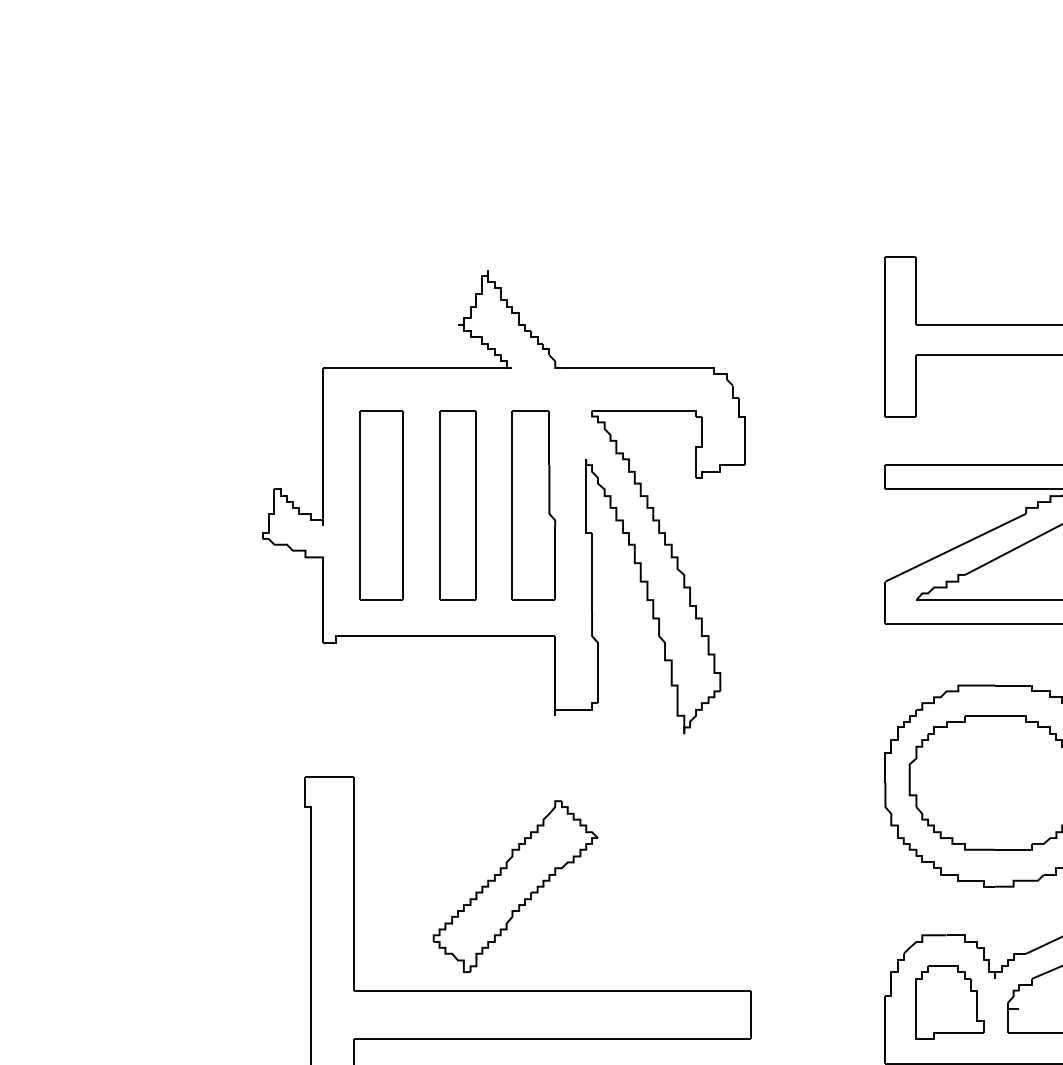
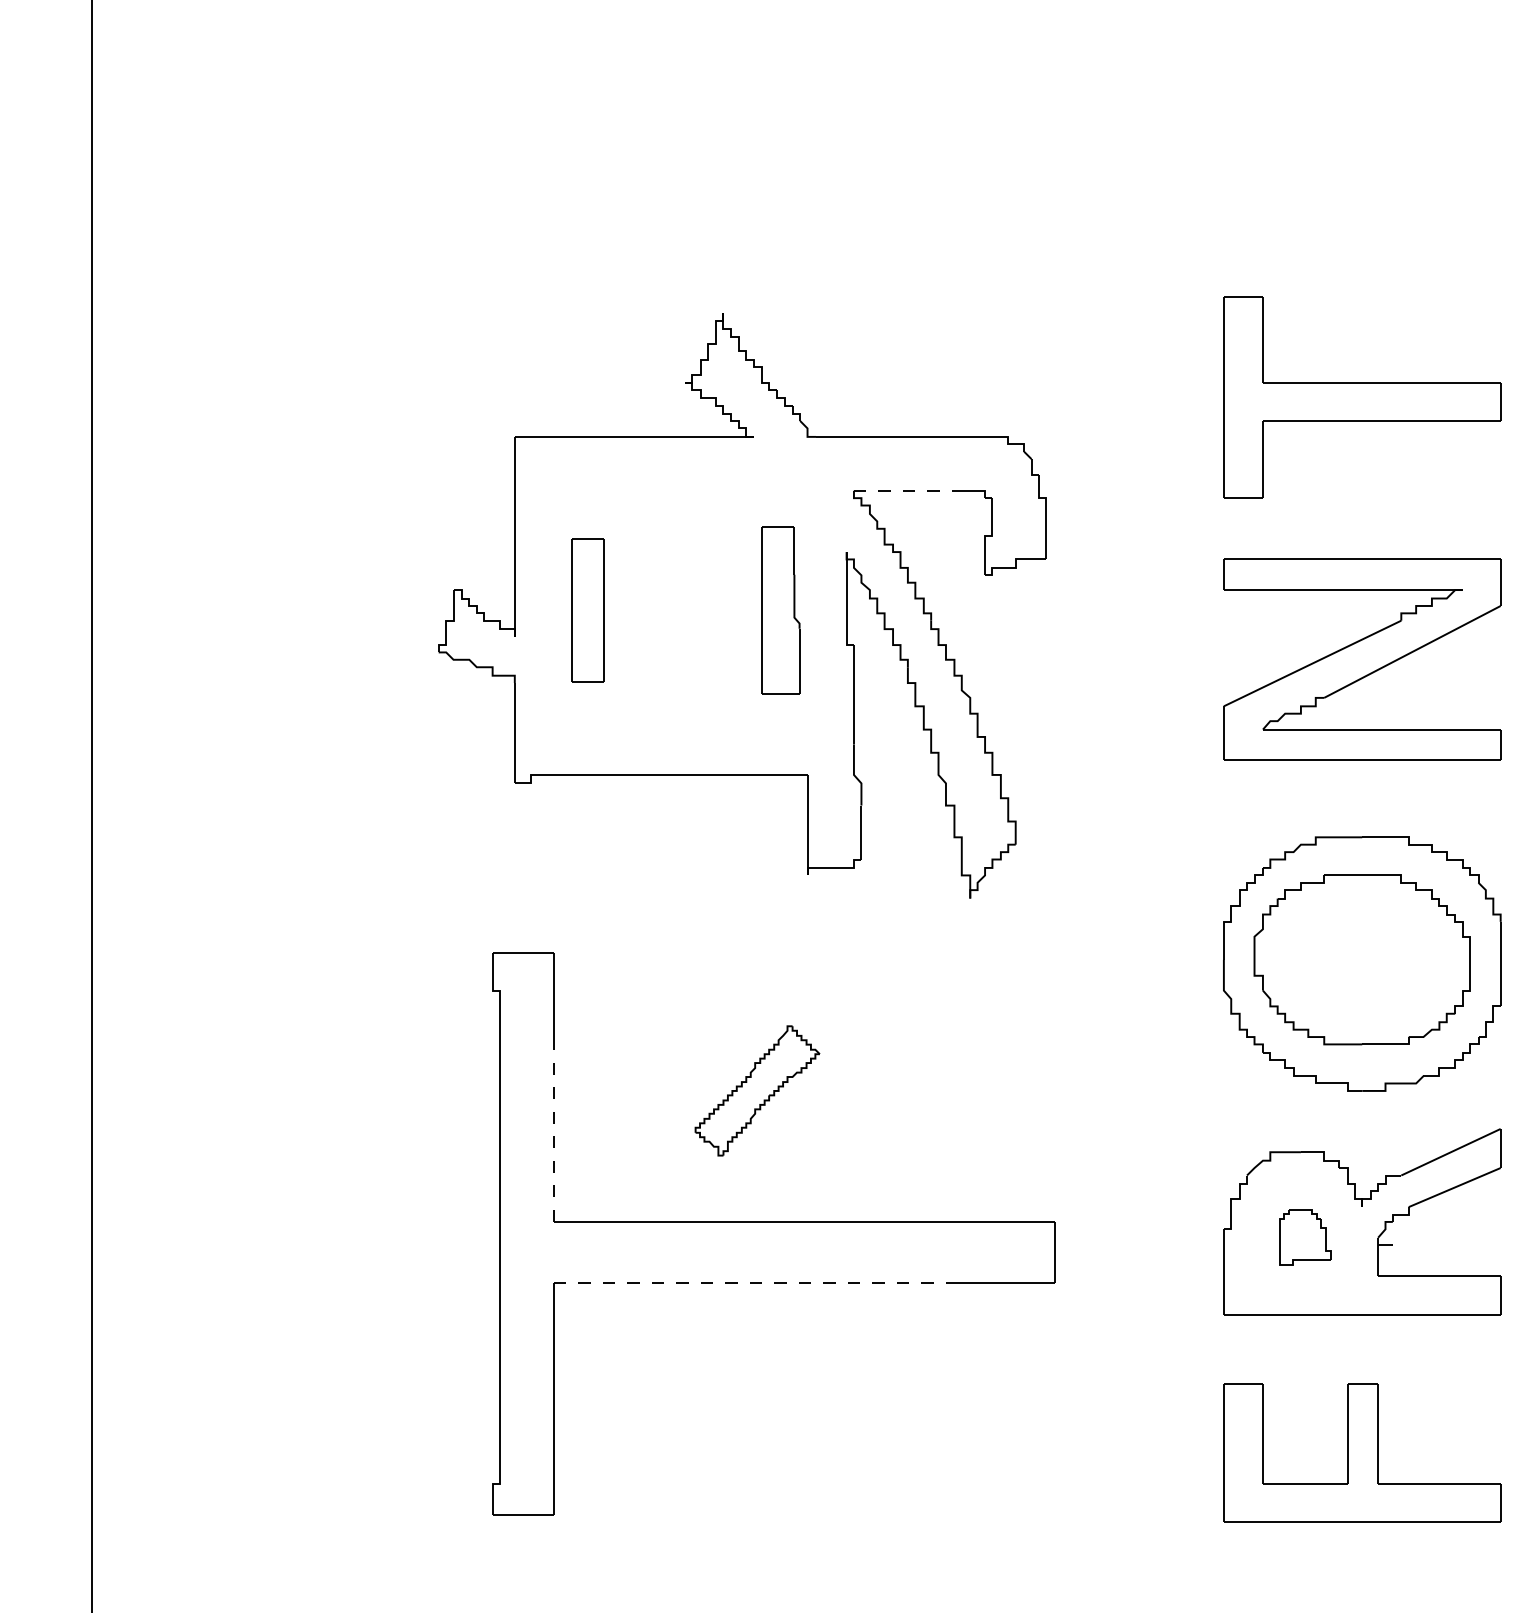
line: (632, 410) -> (904, 490), solid -> dashed
part: (380, 505) -> (587, 610), size x0.6
part: (457, 505) -> (684, 610), removed
part: (533, 505) -> (780, 610), size x0.7
part: (515, 886) -> (757, 1090), size x0.6
line: (353, 920) -> (553, 1133), solid -> dashed
part: (950, 1002) -> (1305, 1236), size x0.6
line: (513, 1039) -> (754, 1283), solid -> dashed

